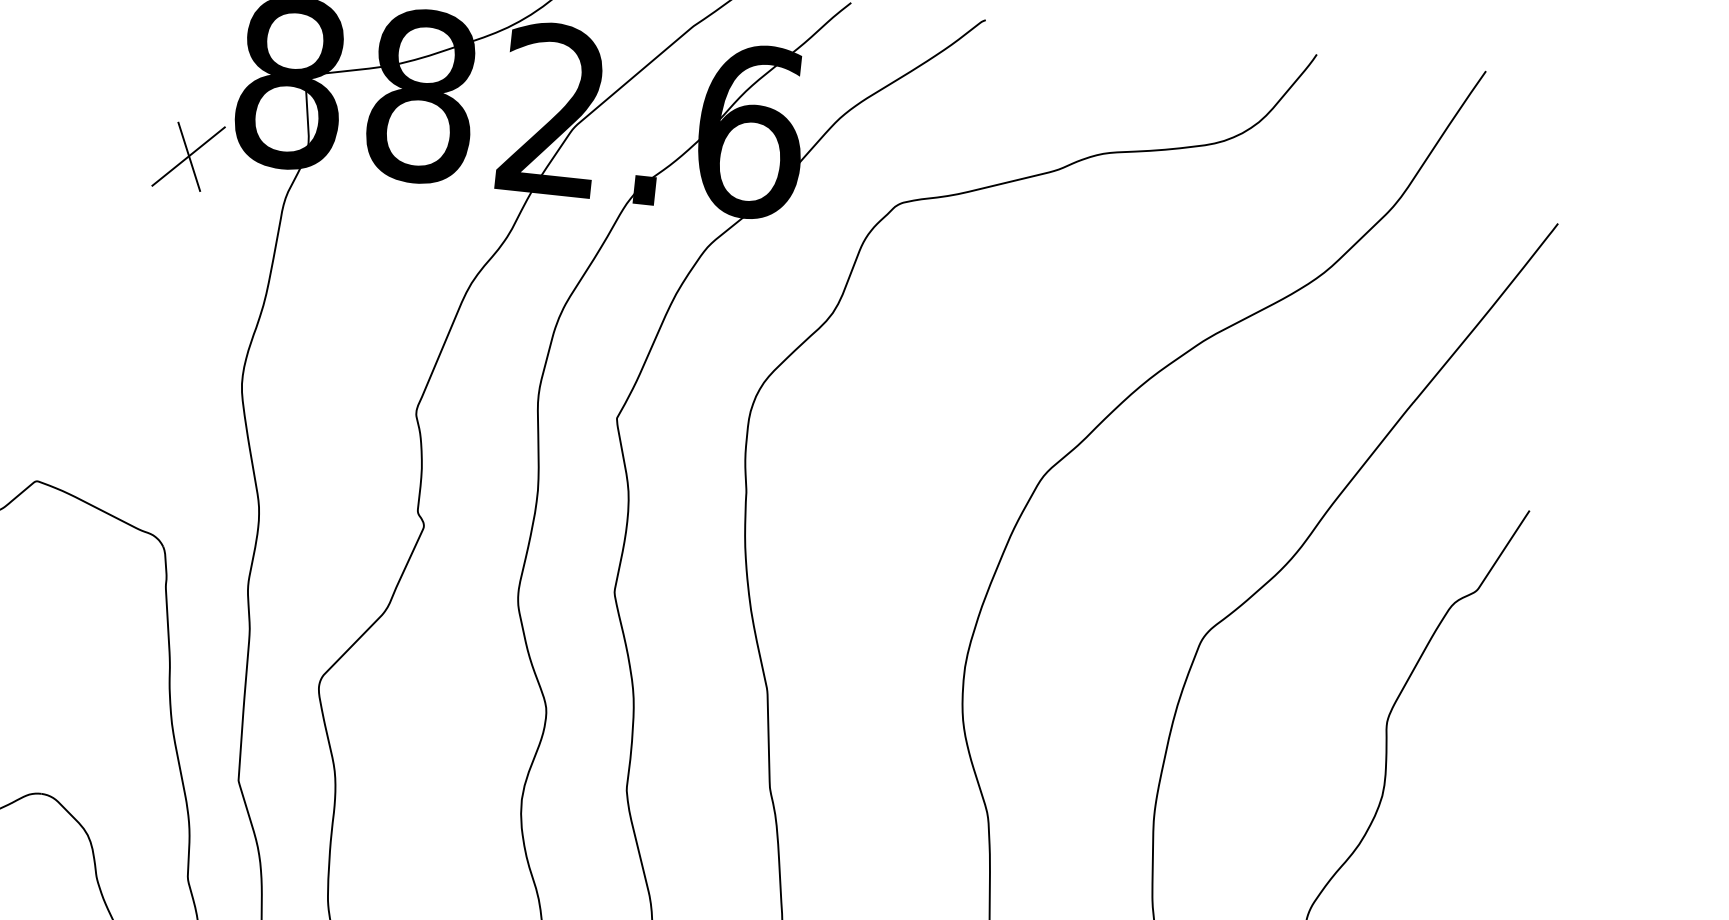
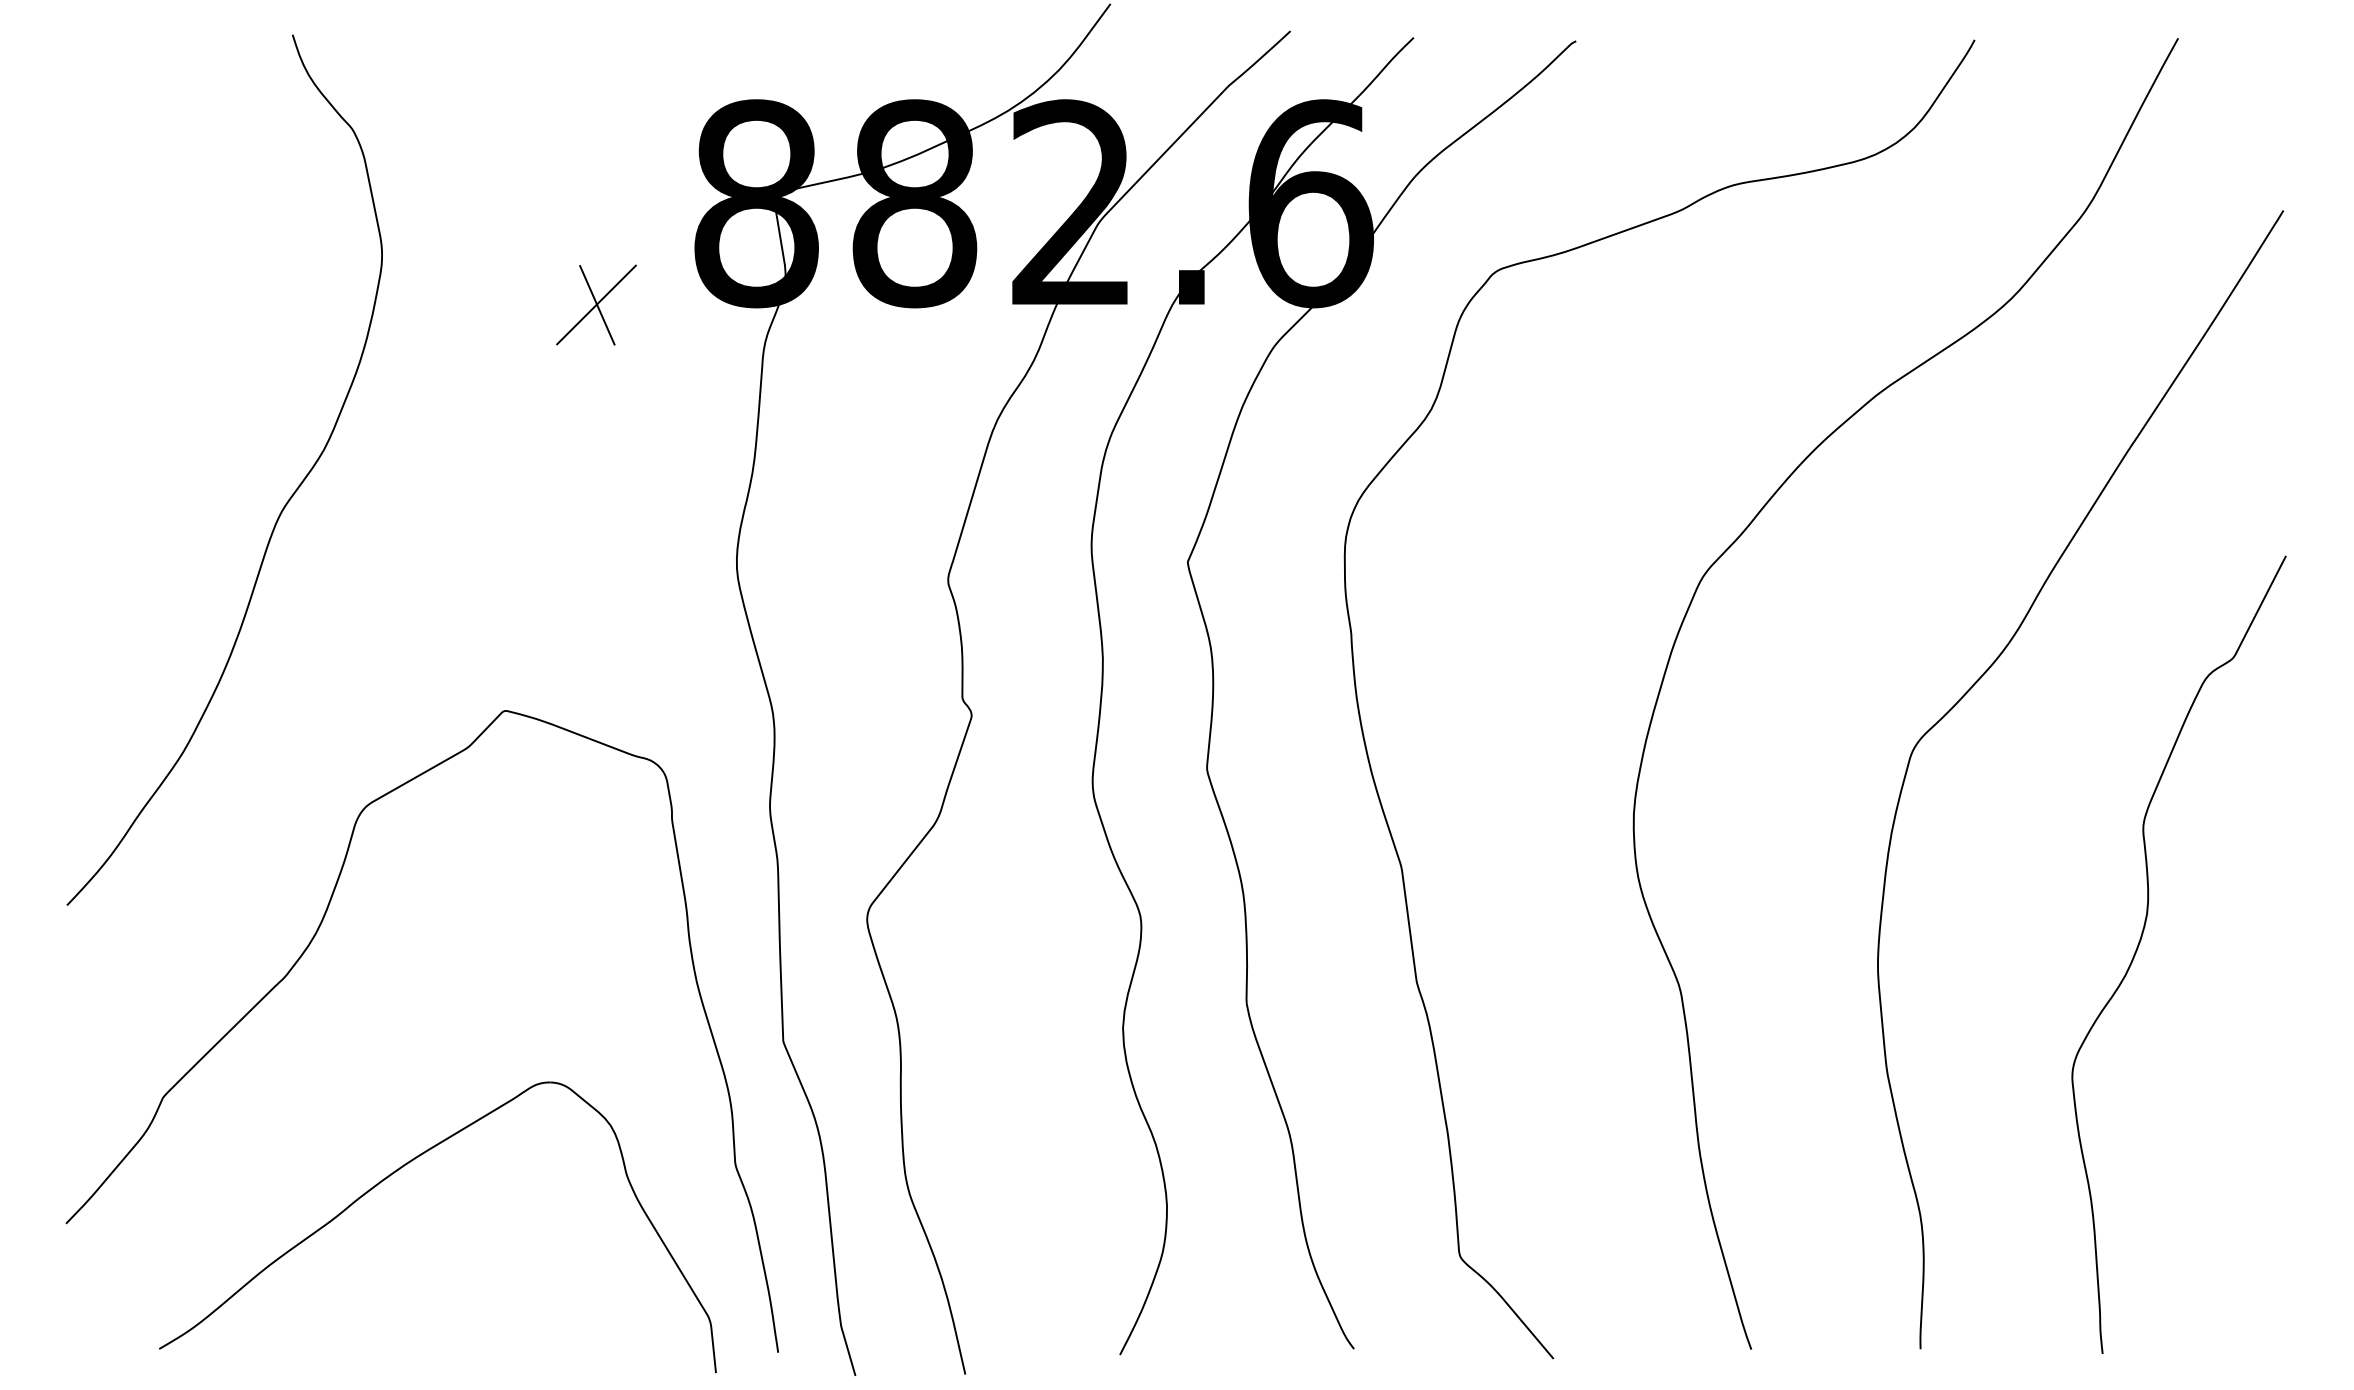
part: (188, 156) -> (596, 304), moved

